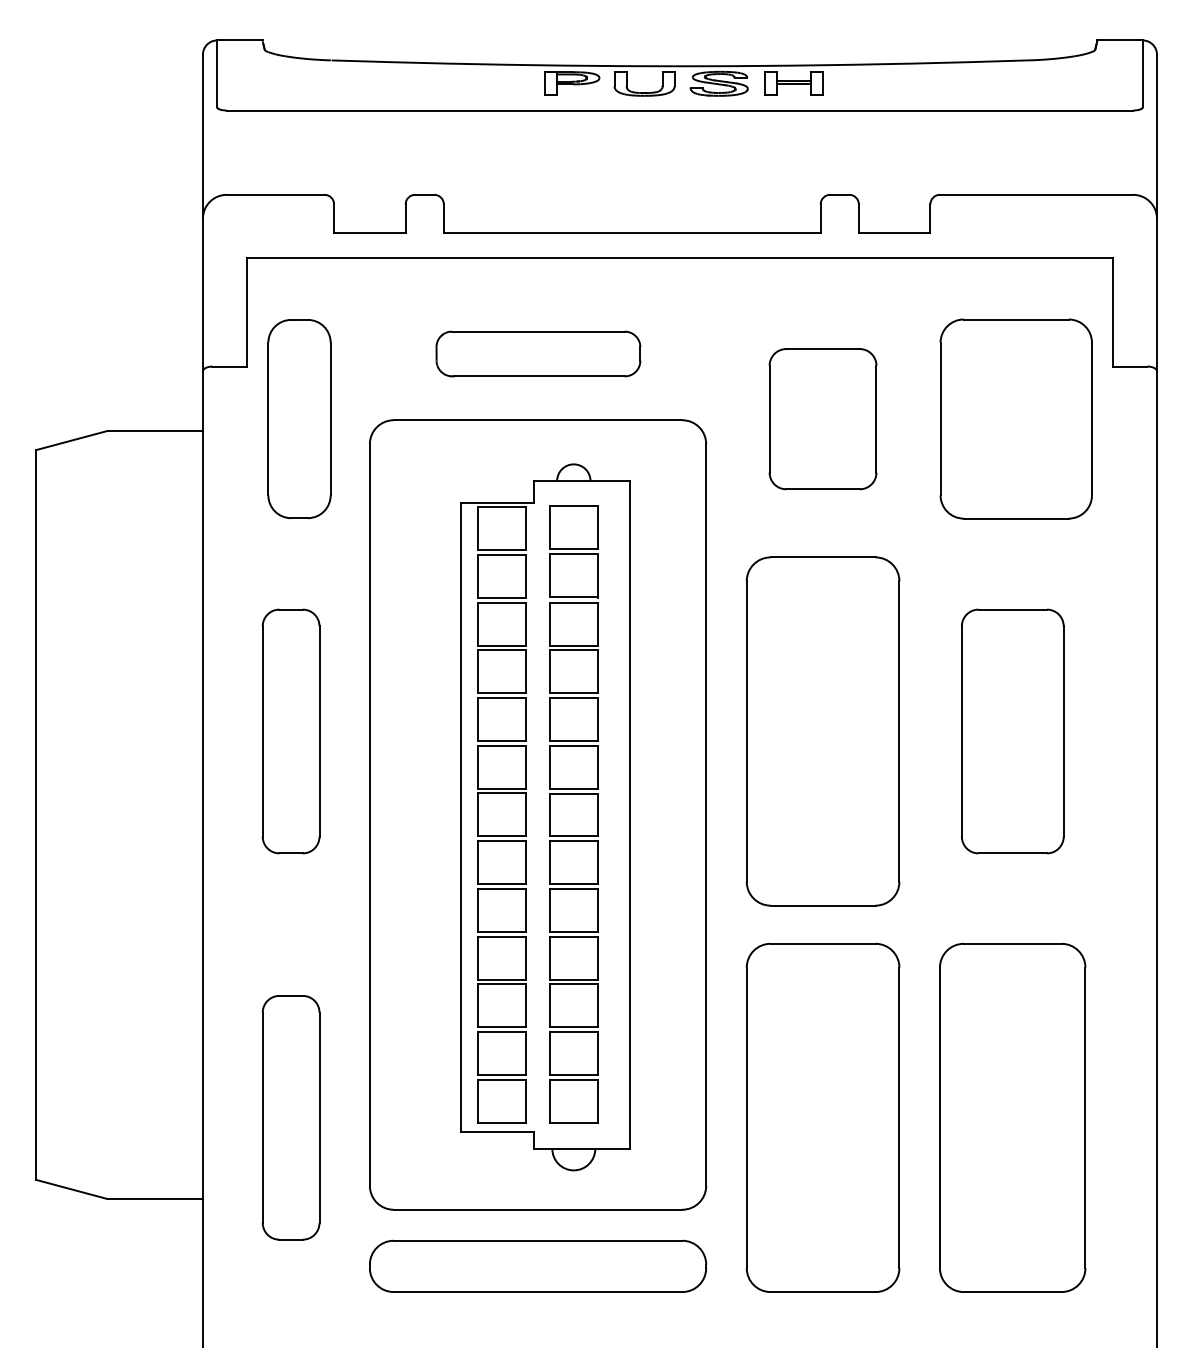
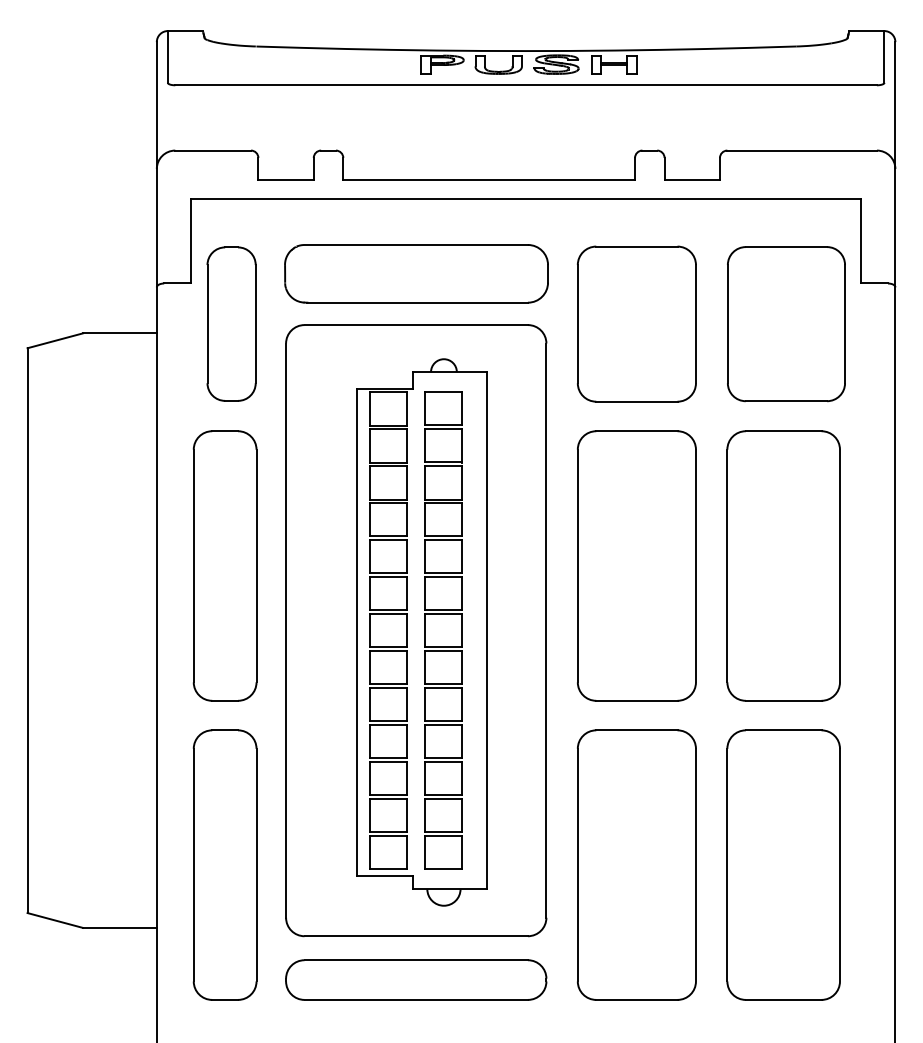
part: (538, 353) -> (416, 273), size x1.67
part: (822, 419) -> (636, 324), size x1.43
part: (290, 731) -> (224, 566), size x1.43
part: (1012, 731) -> (783, 566), size x1.43
part: (290, 1117) -> (224, 864), size x1.43

